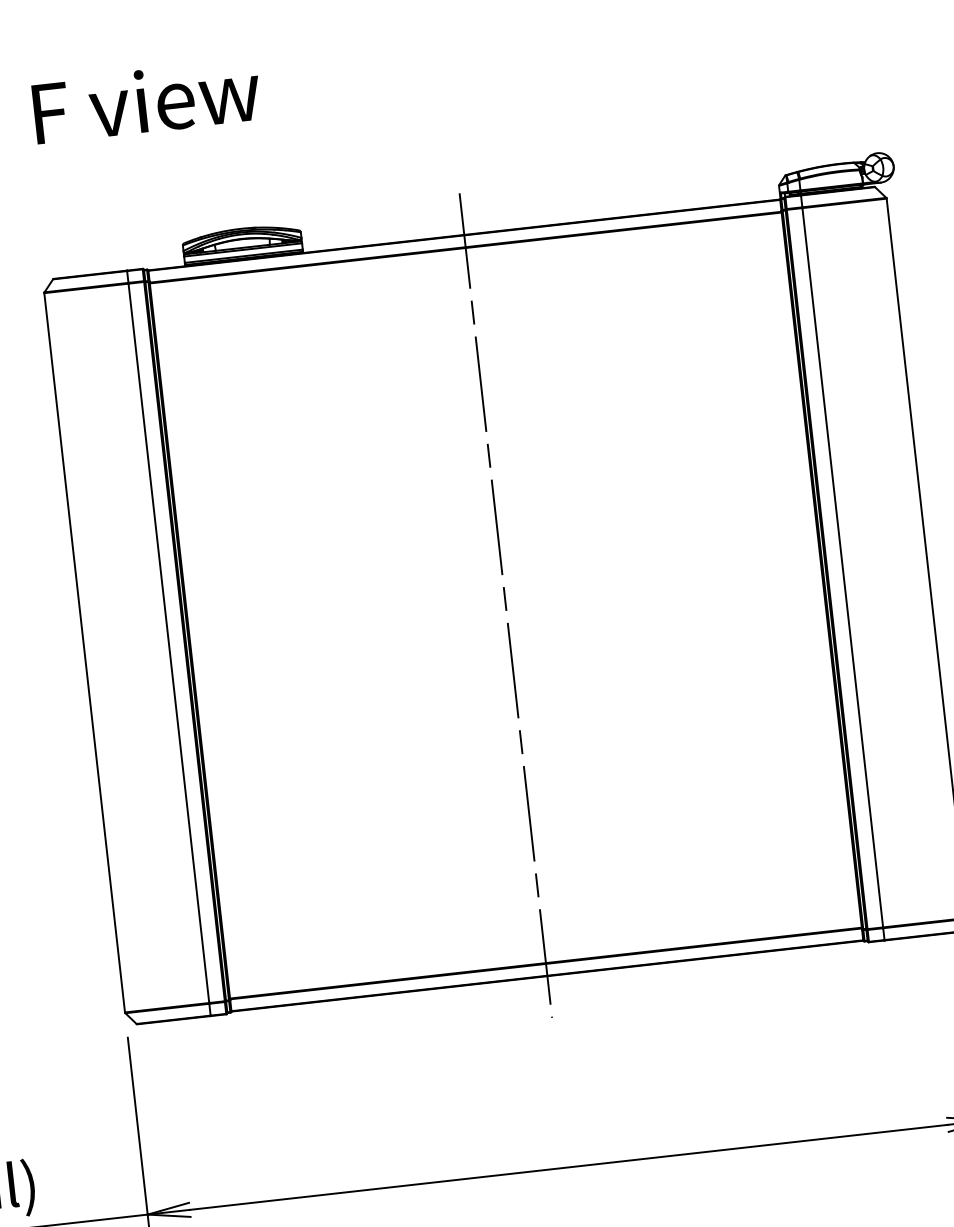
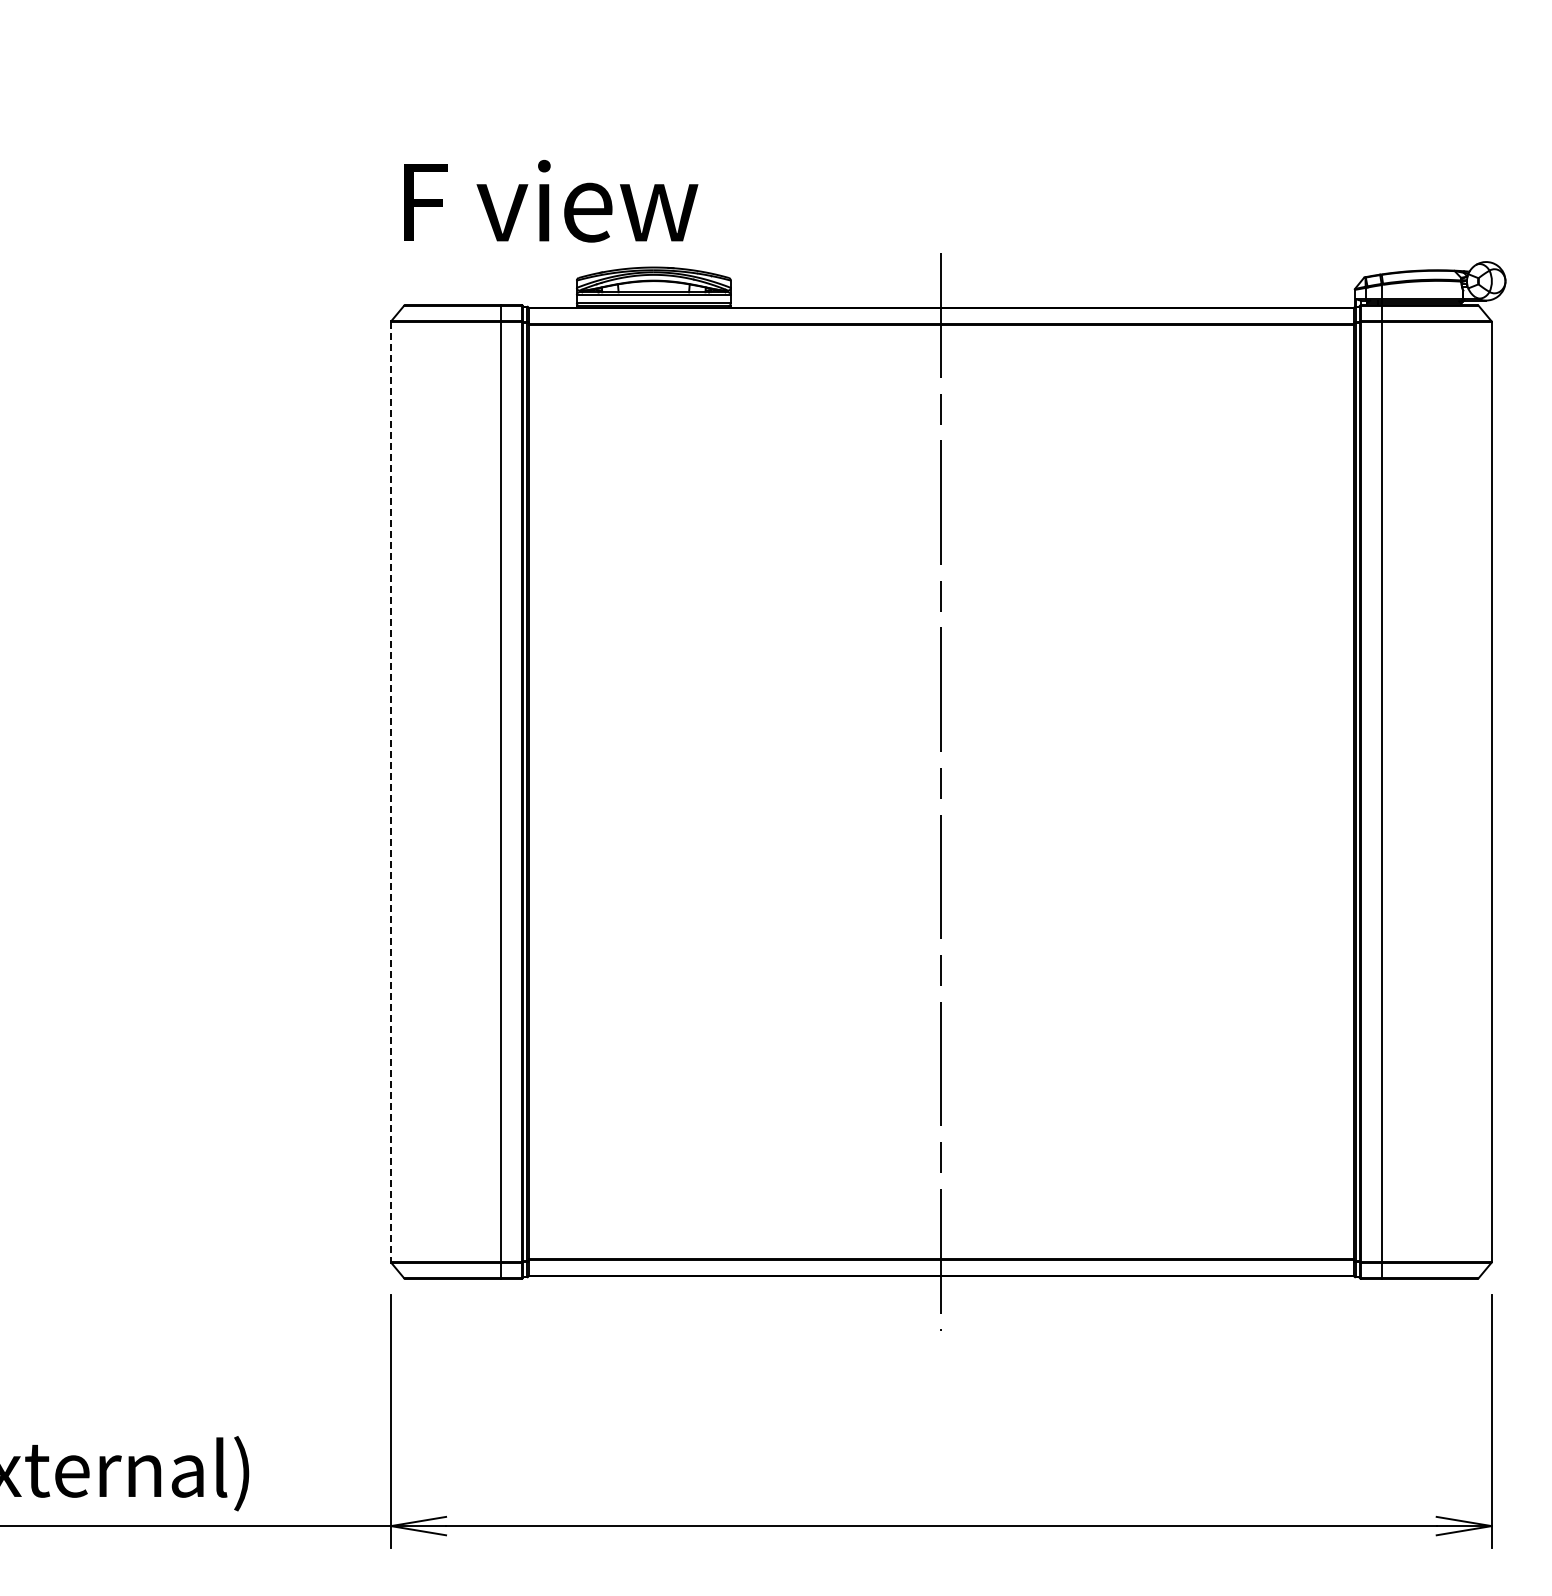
text: (147, 101) -> (551, 201), moved
line: (85, 653) -> (391, 792), solid -> dashed

